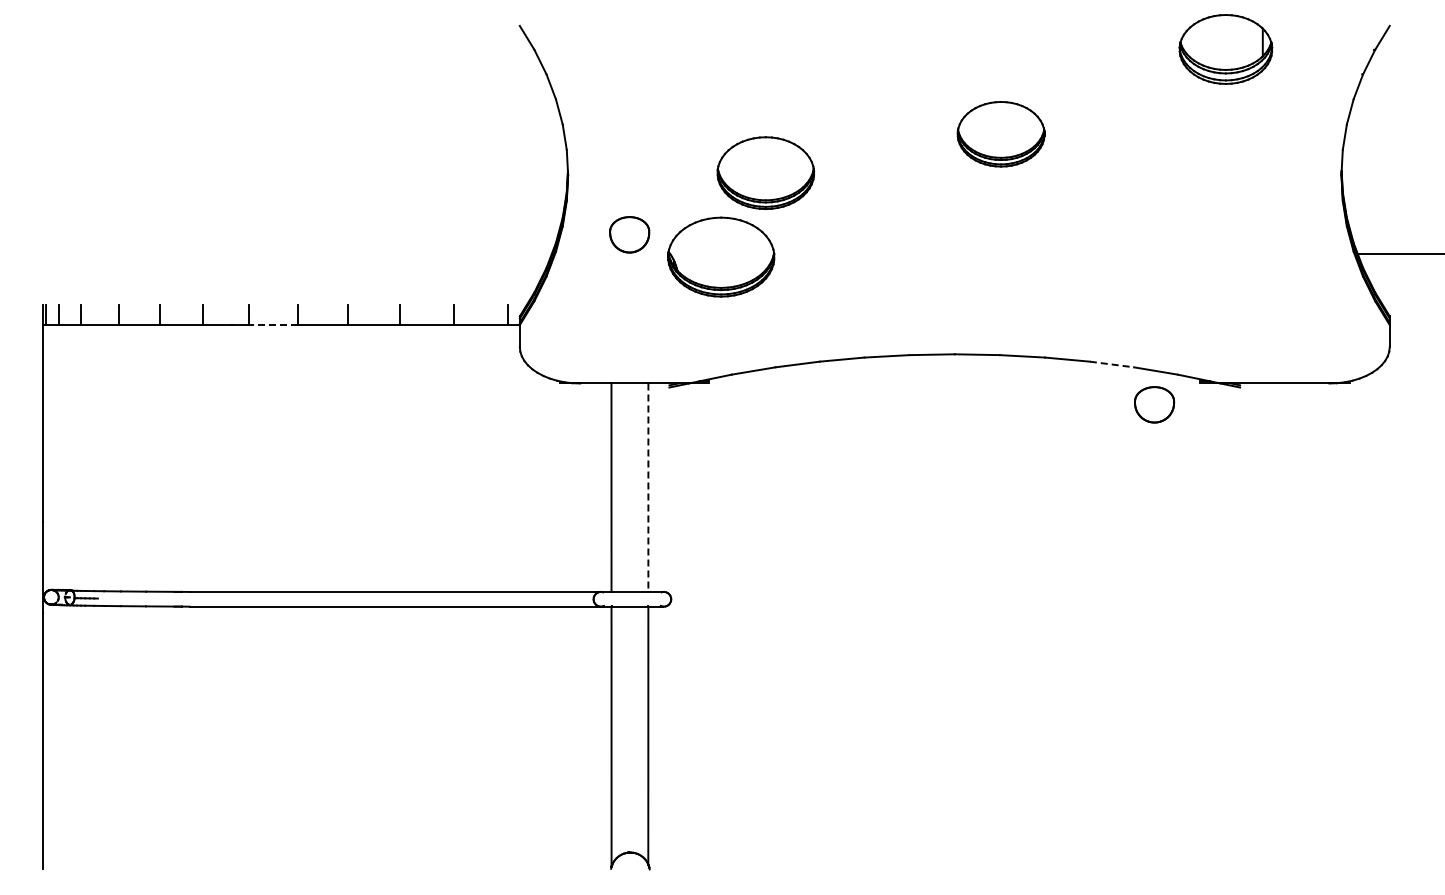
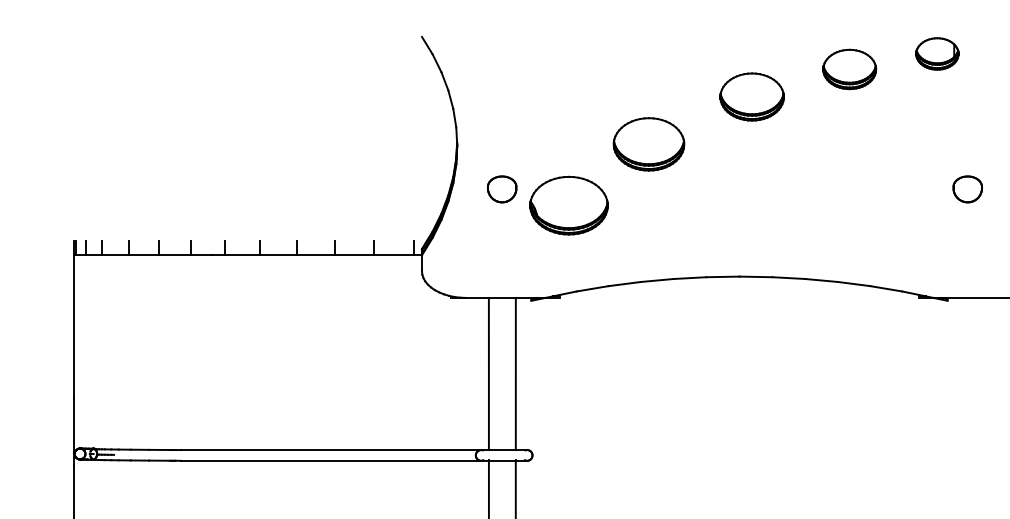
part: (1225, 48) -> (937, 53), size x0.62
part: (1105, 70) -> (849, 69), added
part: (1000, 134) -> (751, 97), moved
part: (765, 172) -> (648, 143), moved
line: (272, 325) -> (241, 255), dashed -> solid
line: (1112, 364) -> (854, 284), dashed -> solid
part: (1154, 404) -> (967, 189), moved
line: (648, 488) -> (515, 374), dashed -> solid

